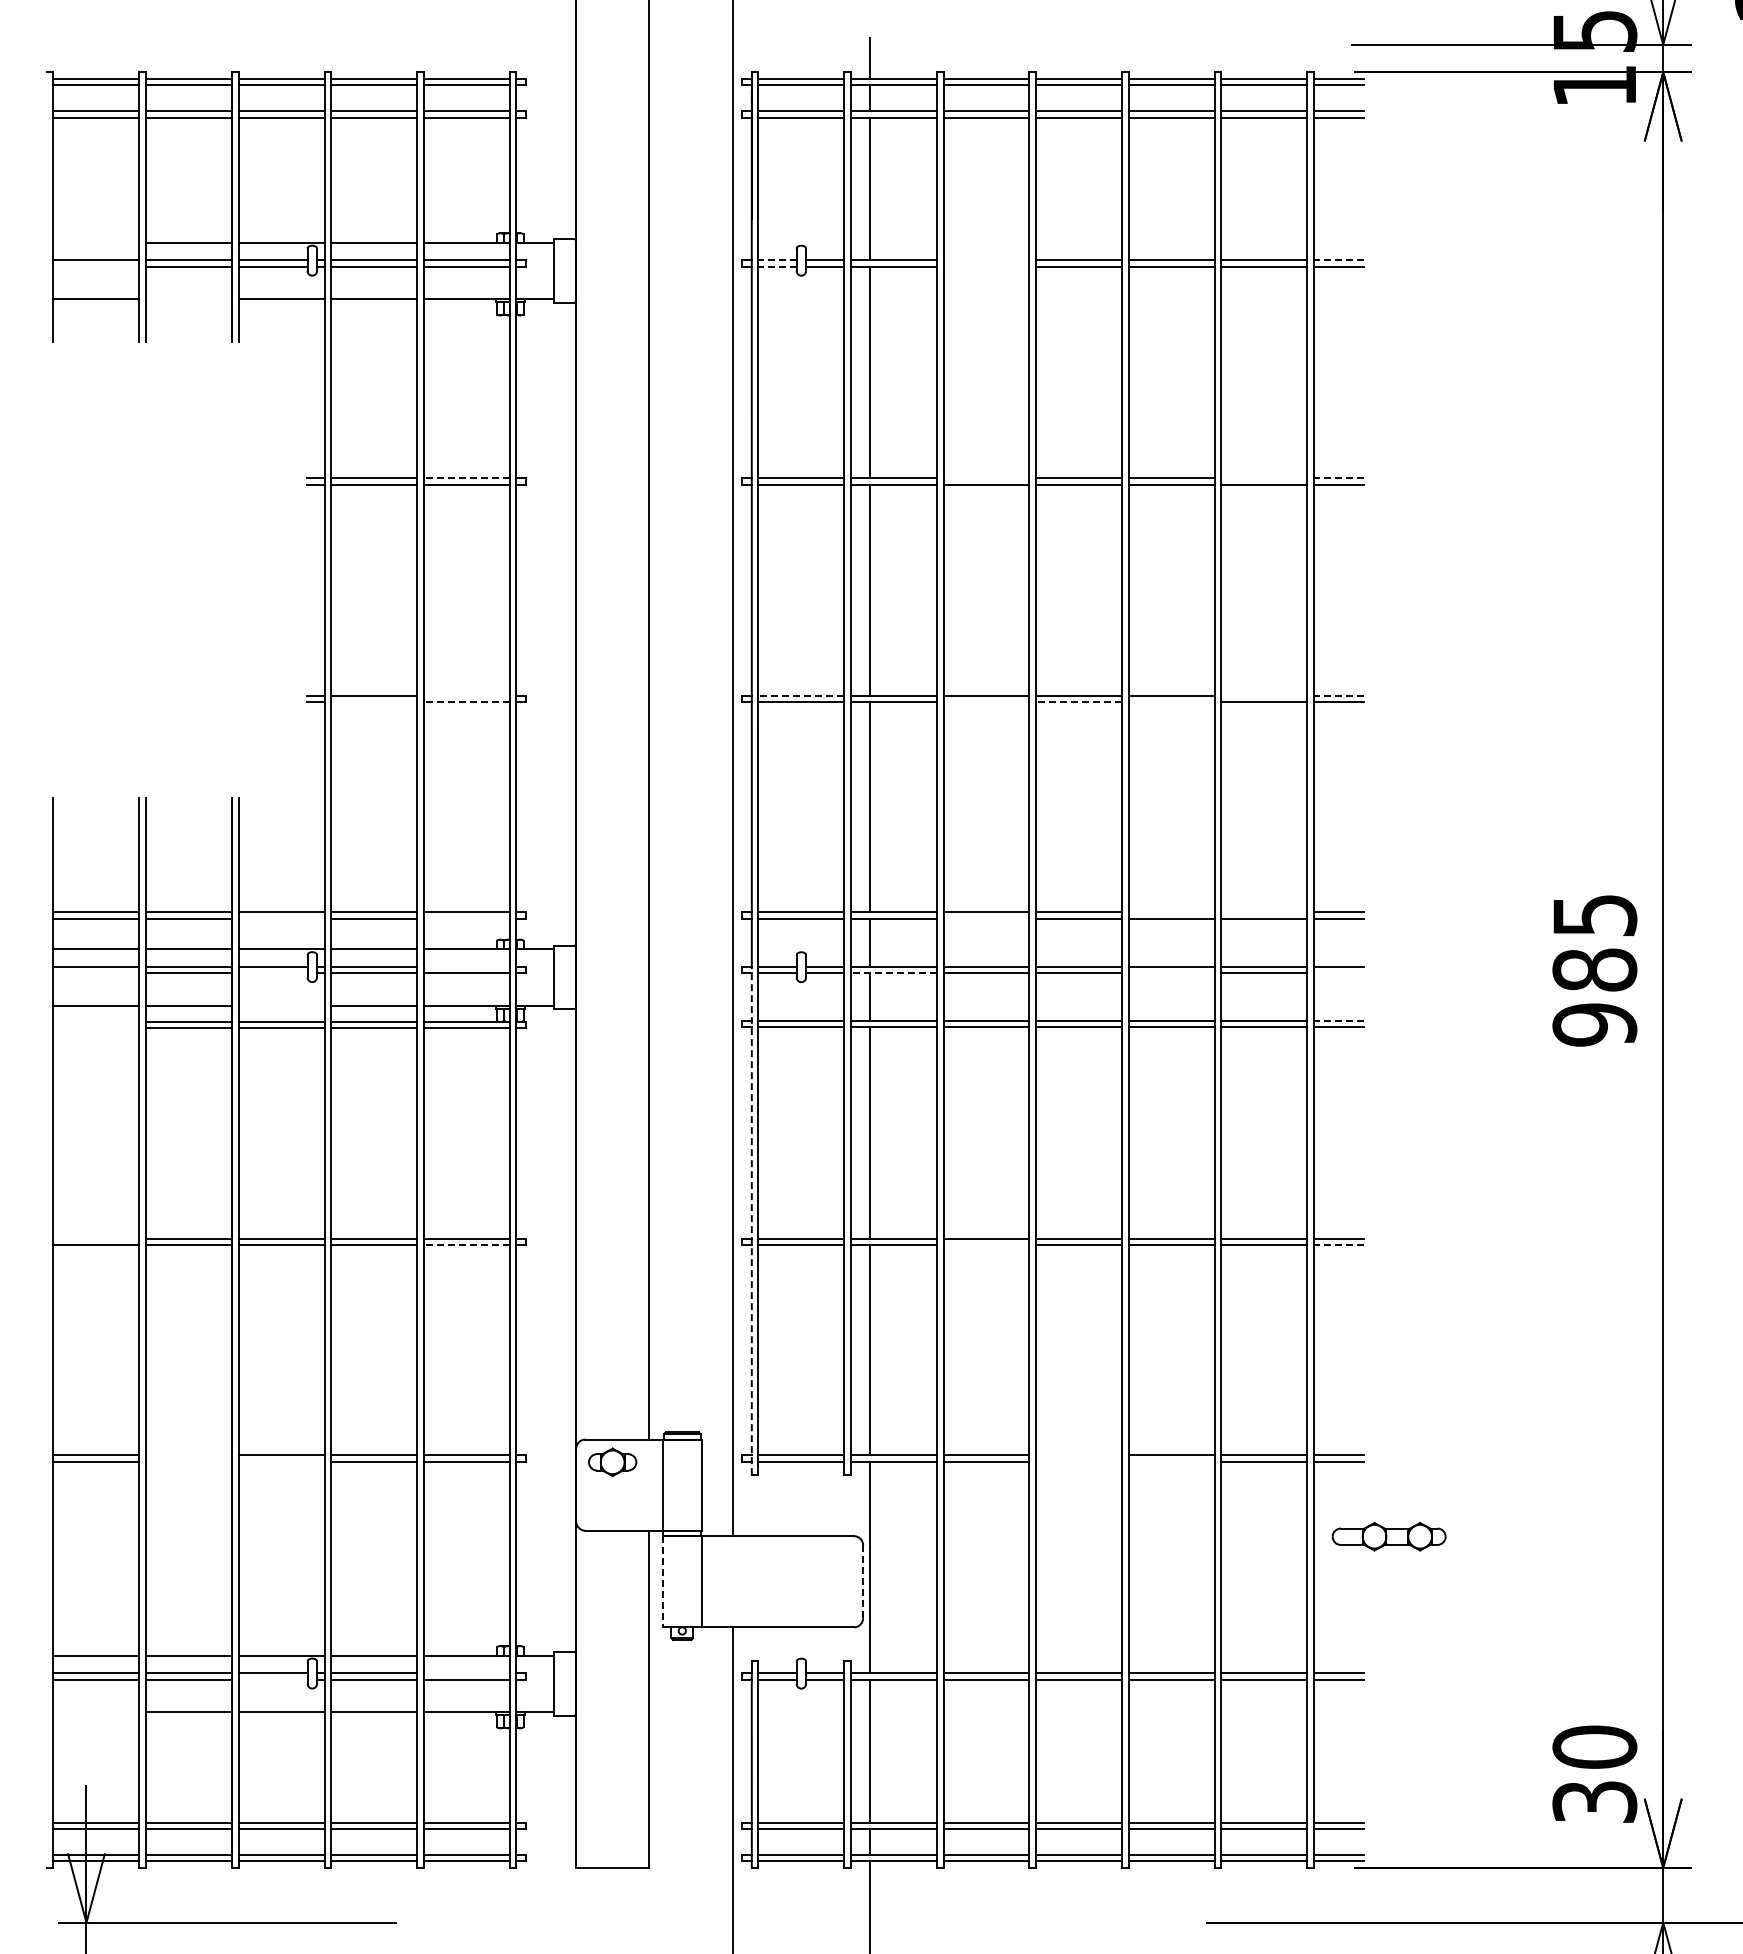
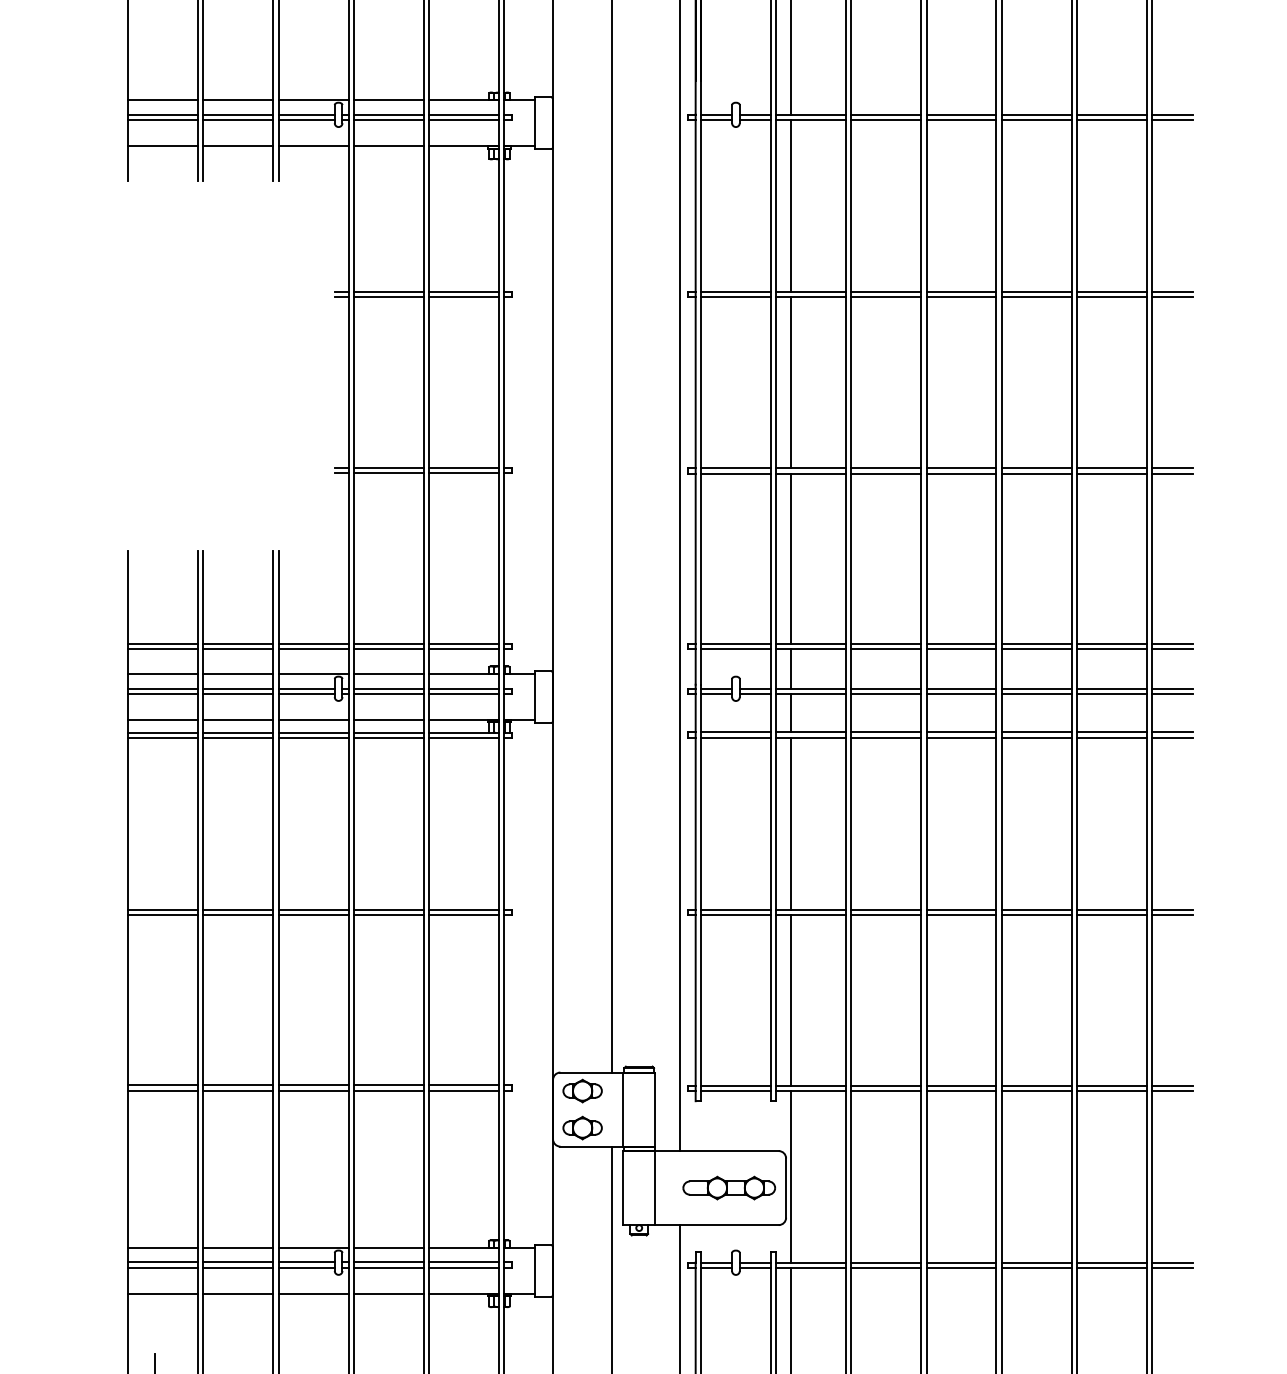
line: (96, 242) -> (163, 100), added
line: (777, 260) -> (716, 114), dashed -> solid
line: (986, 260) -> (886, 114), added
line: (1338, 260) -> (1172, 114), dashed -> solid
line: (96, 266) -> (163, 119), added
line: (777, 267) -> (716, 120), dashed -> solid
line: (986, 267) -> (886, 120), added
line: (188, 299) -> (238, 146), added
line: (466, 478) -> (463, 291), dashed -> solid
line: (986, 478) -> (886, 291), added
line: (1264, 478) -> (1112, 291), added
line: (1338, 478) -> (1172, 291), dashed -> solid
line: (466, 695) -> (463, 468), added
line: (801, 695) -> (736, 468), dashed -> solid
line: (1264, 695) -> (1112, 468), added
line: (1338, 695) -> (1172, 468), dashed -> solid
line: (374, 702) -> (389, 473), added
line: (466, 702) -> (463, 473), dashed -> solid
line: (986, 702) -> (886, 473), added
line: (1079, 702) -> (961, 473), dashed -> solid
line: (1171, 702) -> (1036, 473), added
line: (1171, 912) -> (1036, 644), added
line: (1264, 912) -> (1112, 644), added
line: (281, 918) -> (313, 649), added
line: (466, 918) -> (463, 649), added
line: (986, 918) -> (886, 649), added
line: (466, 966) -> (463, 688), added
line: (96, 973) -> (163, 693), added
line: (272, 973) -> (306, 693), added
line: (893, 973) -> (810, 693), dashed -> solid
line: (1171, 973) -> (1036, 693), added
line: (1338, 973) -> (1172, 693), added
line: (281, 1005) -> (313, 719), added
line: (1338, 1020) -> (1172, 732), dashed -> solid
line: (96, 1021) -> (163, 732), added
line: (96, 1028) -> (163, 738), added
line: (751, 1218) -> (695, 892), dashed -> solid
line: (96, 1238) -> (163, 909), added
line: (466, 1245) -> (463, 914), dashed -> solid
line: (986, 1245) -> (886, 914), added
line: (1338, 1245) -> (1172, 914), dashed -> solid
line: (188, 1455) -> (238, 1085), added
line: (1079, 1455) -> (961, 1085), added
line: (188, 1461) -> (238, 1090), added
line: (281, 1461) -> (313, 1090), added
line: (1079, 1462) -> (961, 1091), added
line: (1171, 1462) -> (1036, 1091), added
part: (612, 1507) -> (582, 1127), added
part: (1388, 1536) -> (728, 1187), moved
line: (662, 1581) -> (623, 1187), dashed -> solid
line: (863, 1581) -> (786, 1187), dashed -> solid
line: (466, 1673) -> (463, 1262), added
line: (272, 1679) -> (306, 1267), added
line: (96, 1712) -> (163, 1294), added

